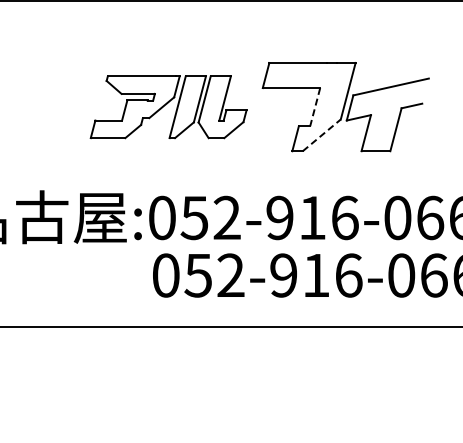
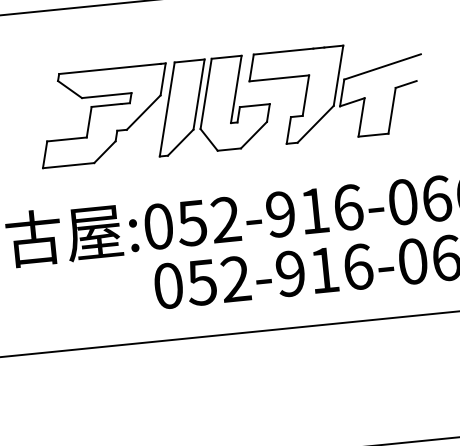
part: (168, 107) -> (153, 111), size x1.43
line: (315, 107) -> (306, 96), dashed -> solid
line: (321, 135) -> (315, 124), dashed -> solid

